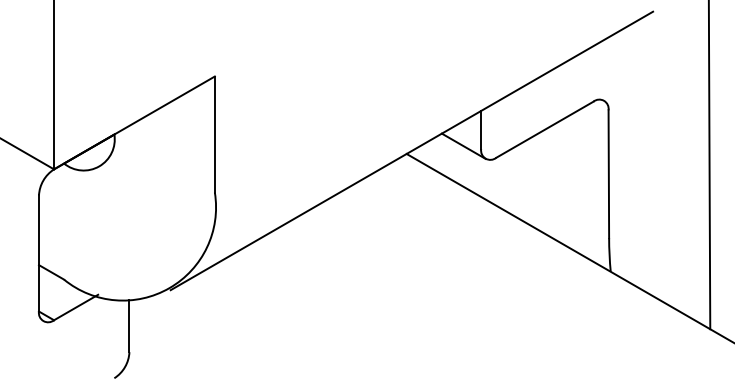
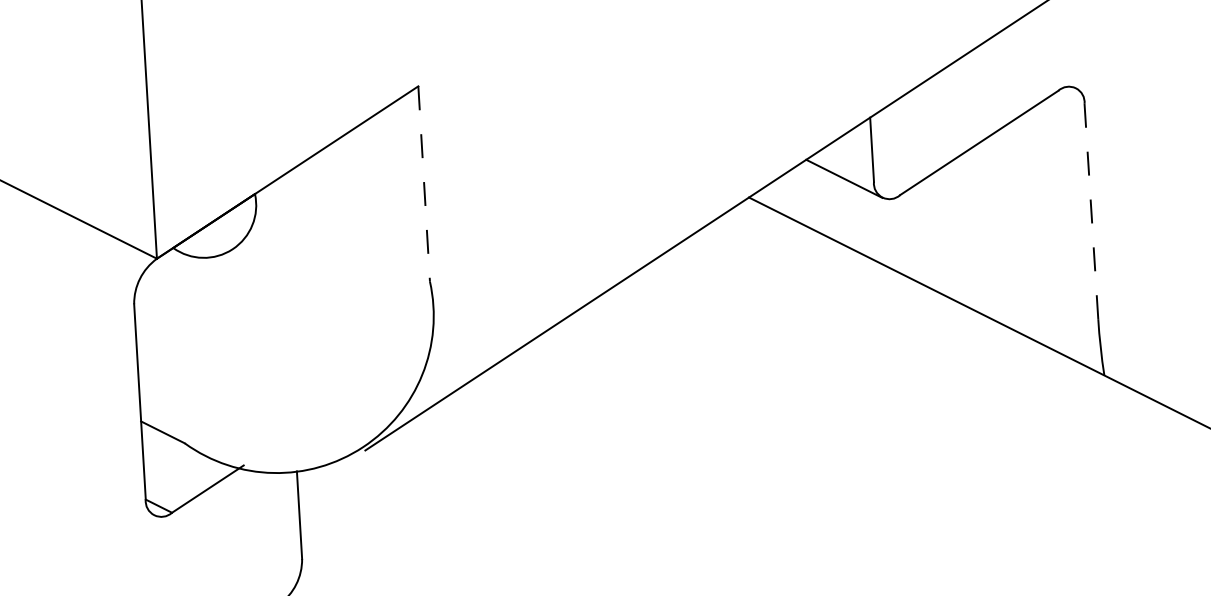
line: (214, 135) -> (423, 185), solid -> dashed
line: (608, 174) -> (1090, 211), solid -> dashed

